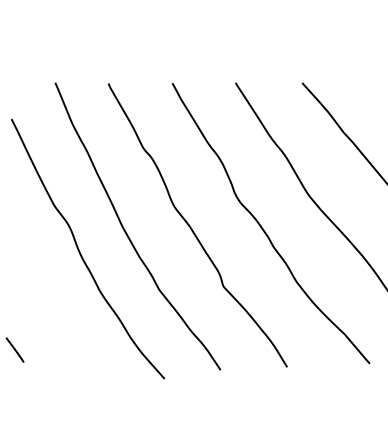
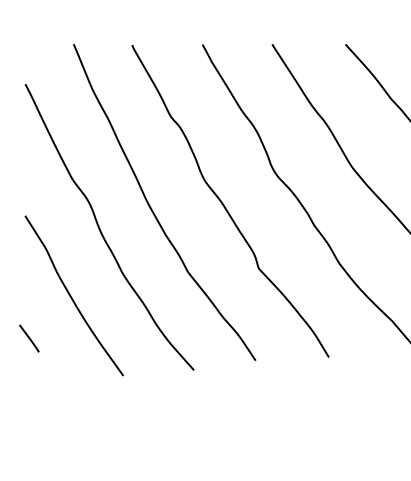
curve: (53, 311) -> (71, 296), added

